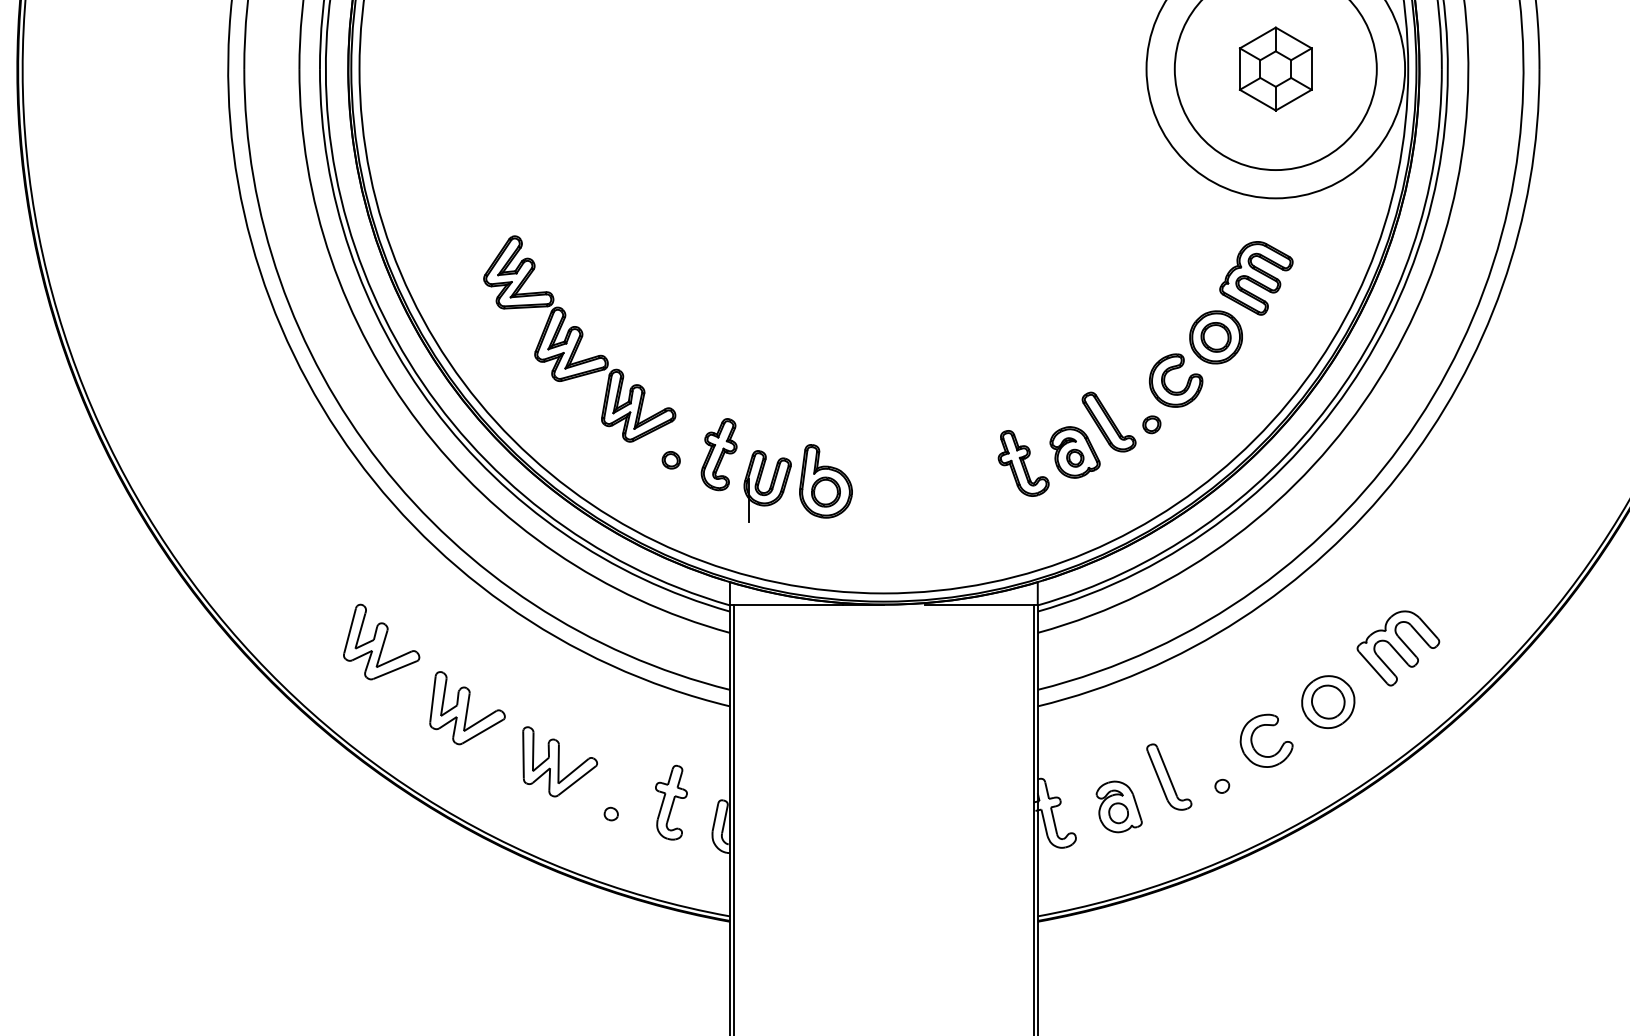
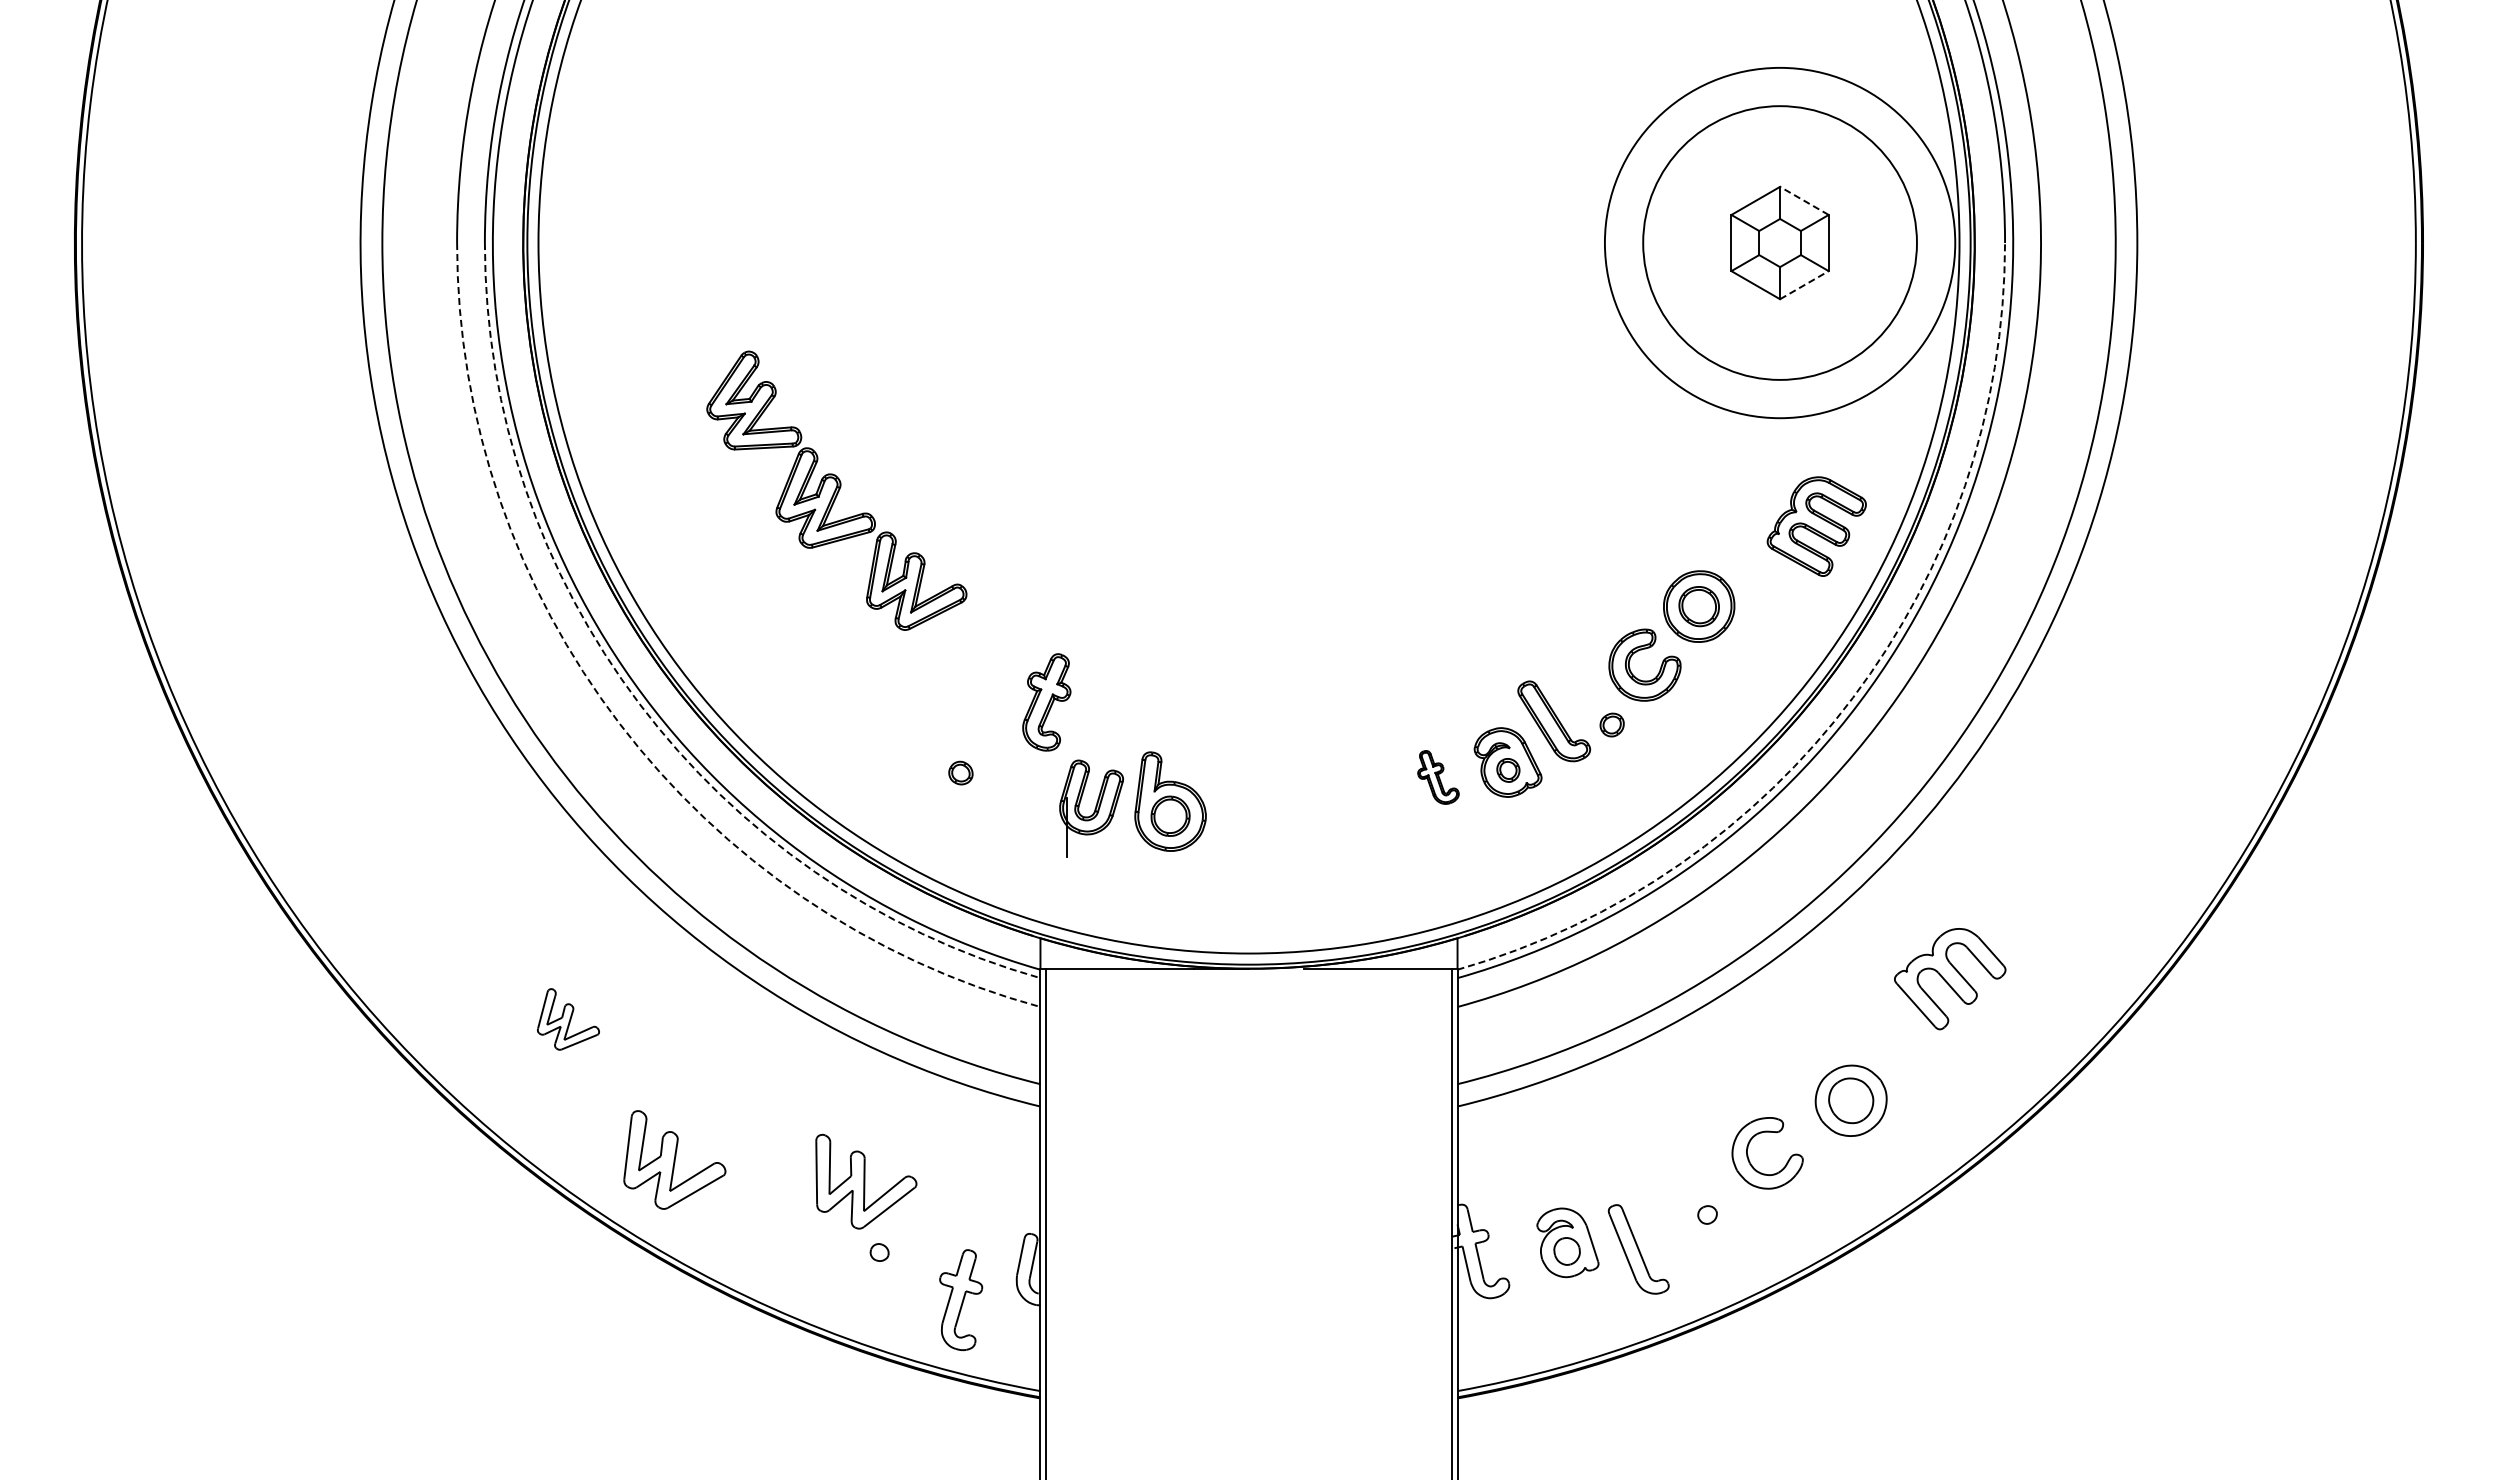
line: (1293, 37) -> (1803, 200), solid -> dashed
line: (1293, 99) -> (1804, 284), solid -> dashed
part: (1256, 278) -> (1816, 526), moved
part: (579, 338) -> (836, 490), moved
arc: (1329, 404) -> (1852, 697), solid -> dashed
arc: (434, 408) -> (639, 703), solid -> dashed
arc: (419, 423) -> (619, 723), solid -> dashed
part: (718, 454) -> (1046, 702), moved
part: (1023, 463) -> (1438, 777), size x0.6
part: (381, 642) -> (568, 1019), size x0.6
part: (1398, 648) -> (1950, 979), moved
part: (467, 707) -> (674, 1159), moved
part: (560, 761) -> (866, 1181), moved
part: (1169, 777) -> (1638, 1249), moved
part: (671, 803) -> (961, 1300), moved

